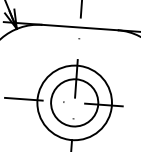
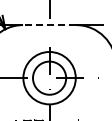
line: (79, 28) -> (49, 25), solid -> dashed

